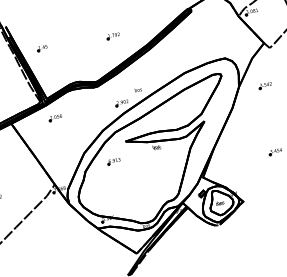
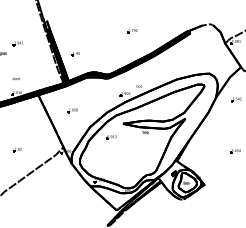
part: (113, 36) -> (132, 31), moved
part: (41, 49) -> (75, 54), moved
part: (55, 117) -> (72, 110), moved

